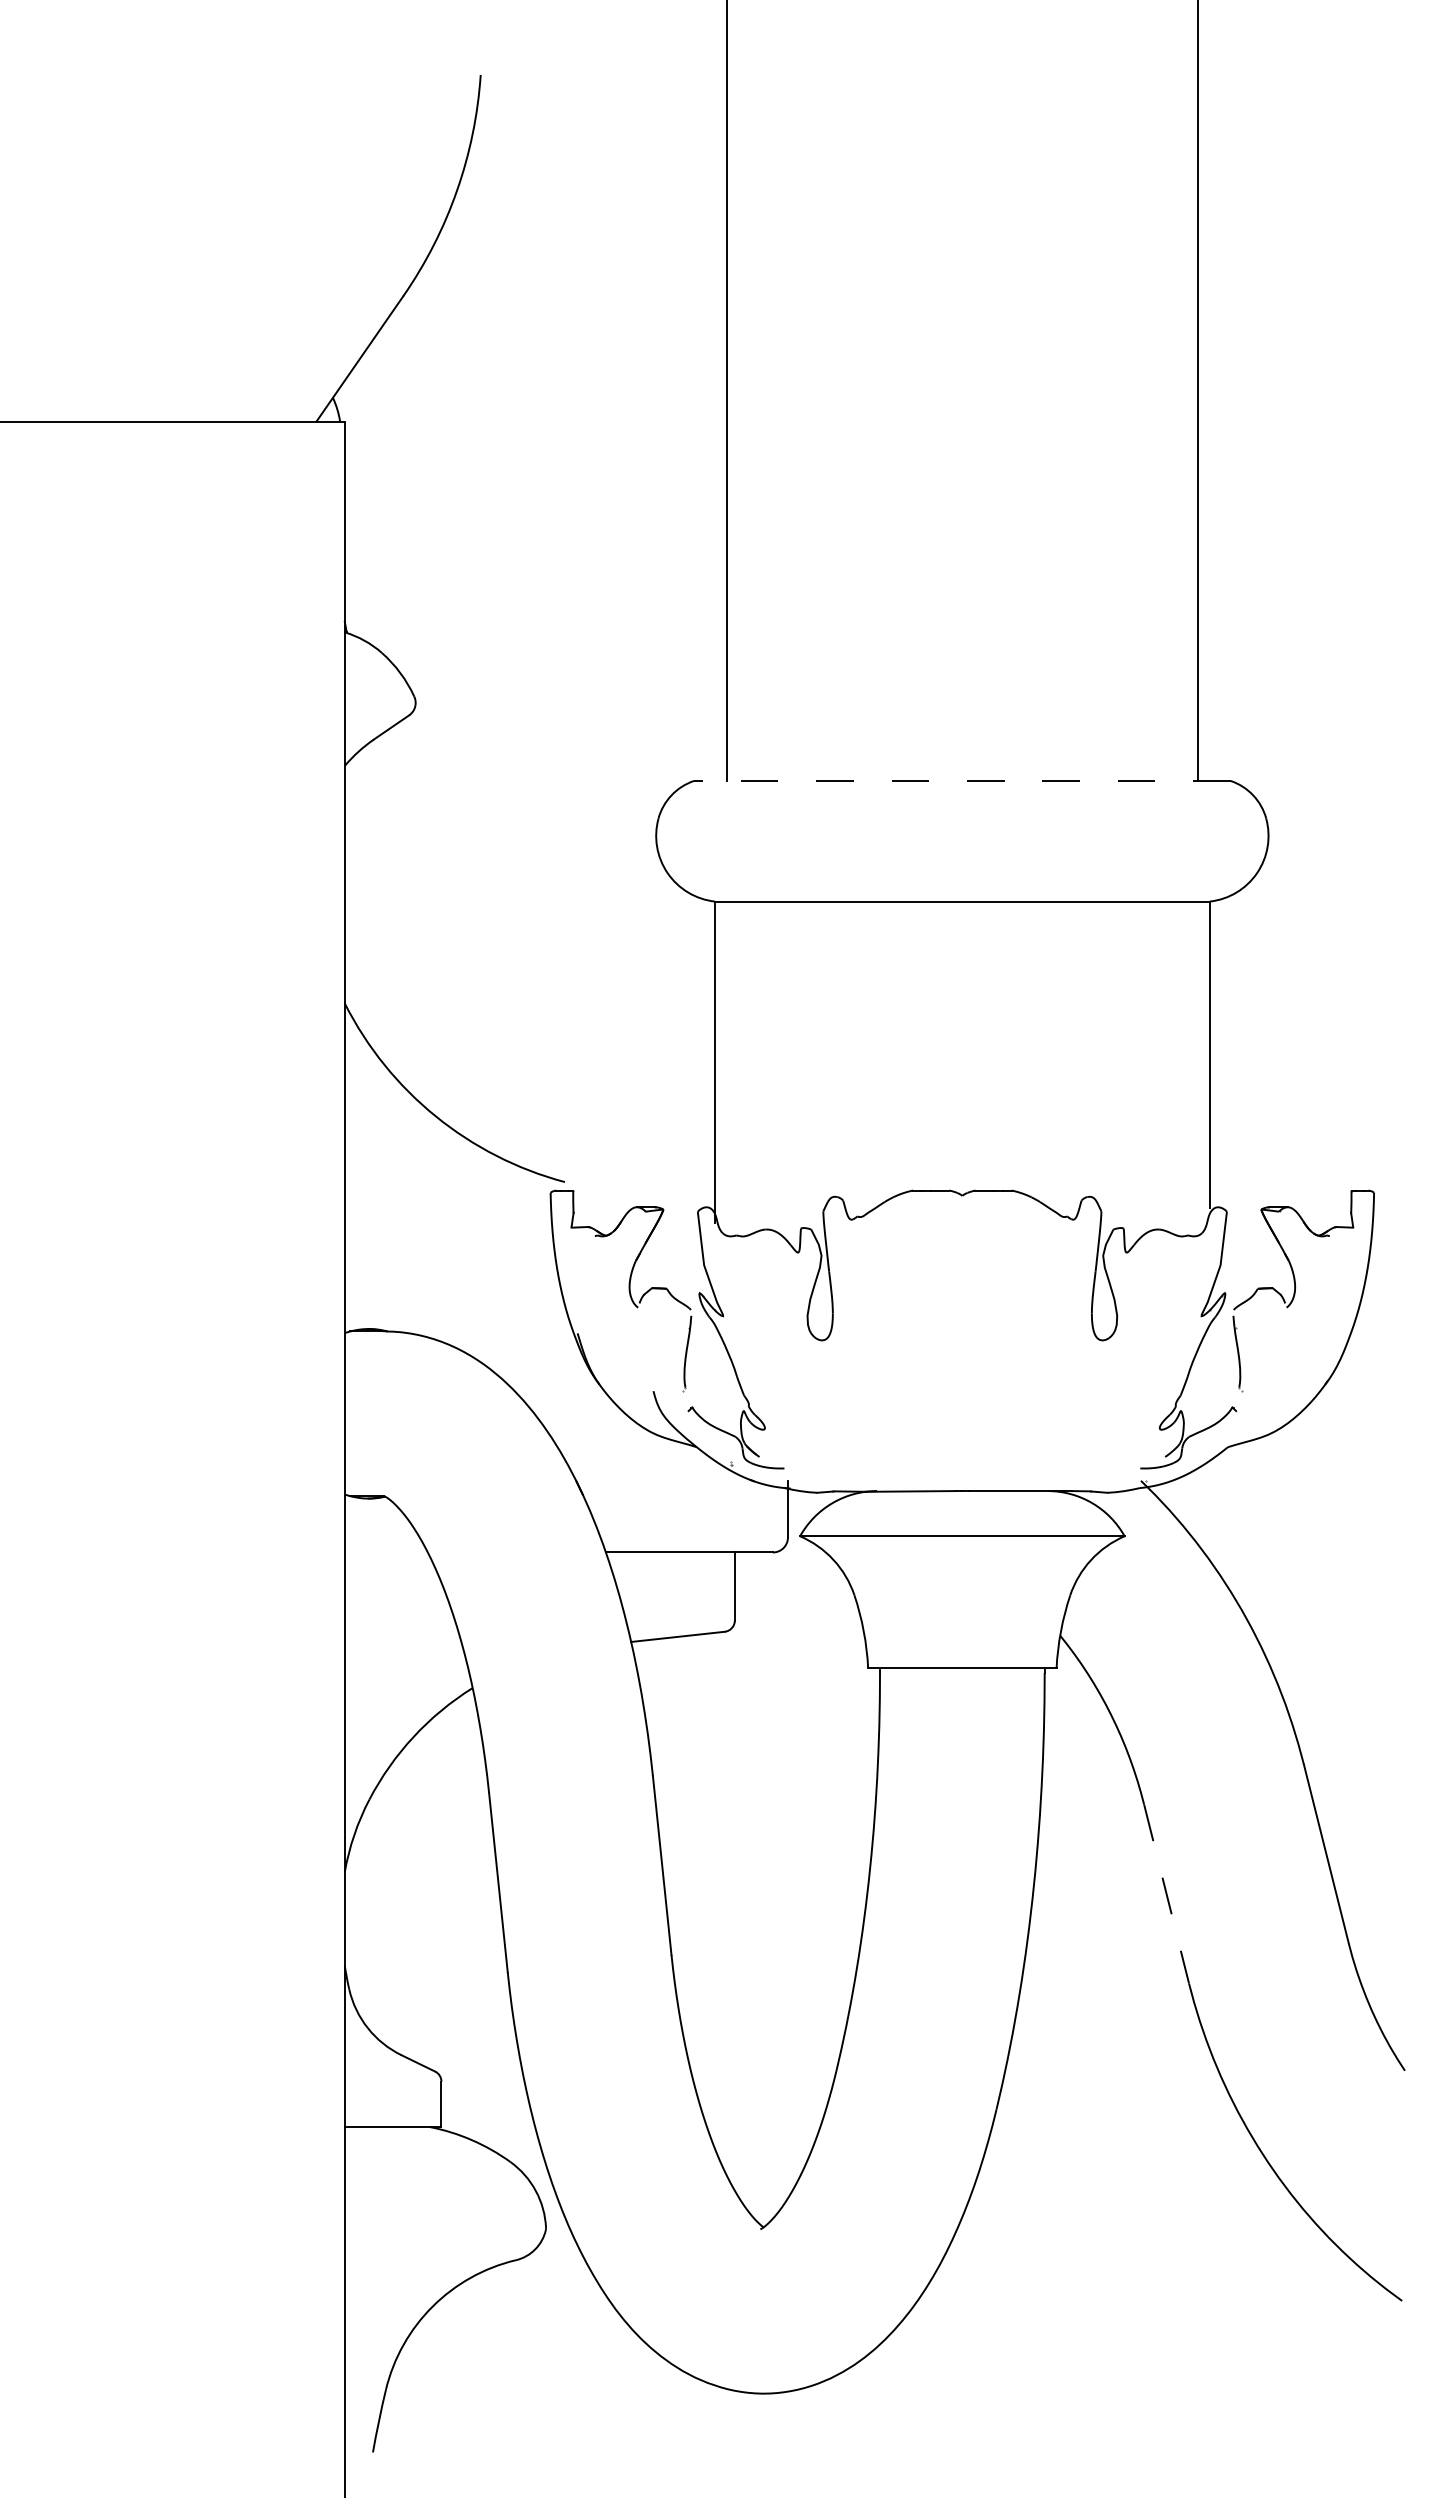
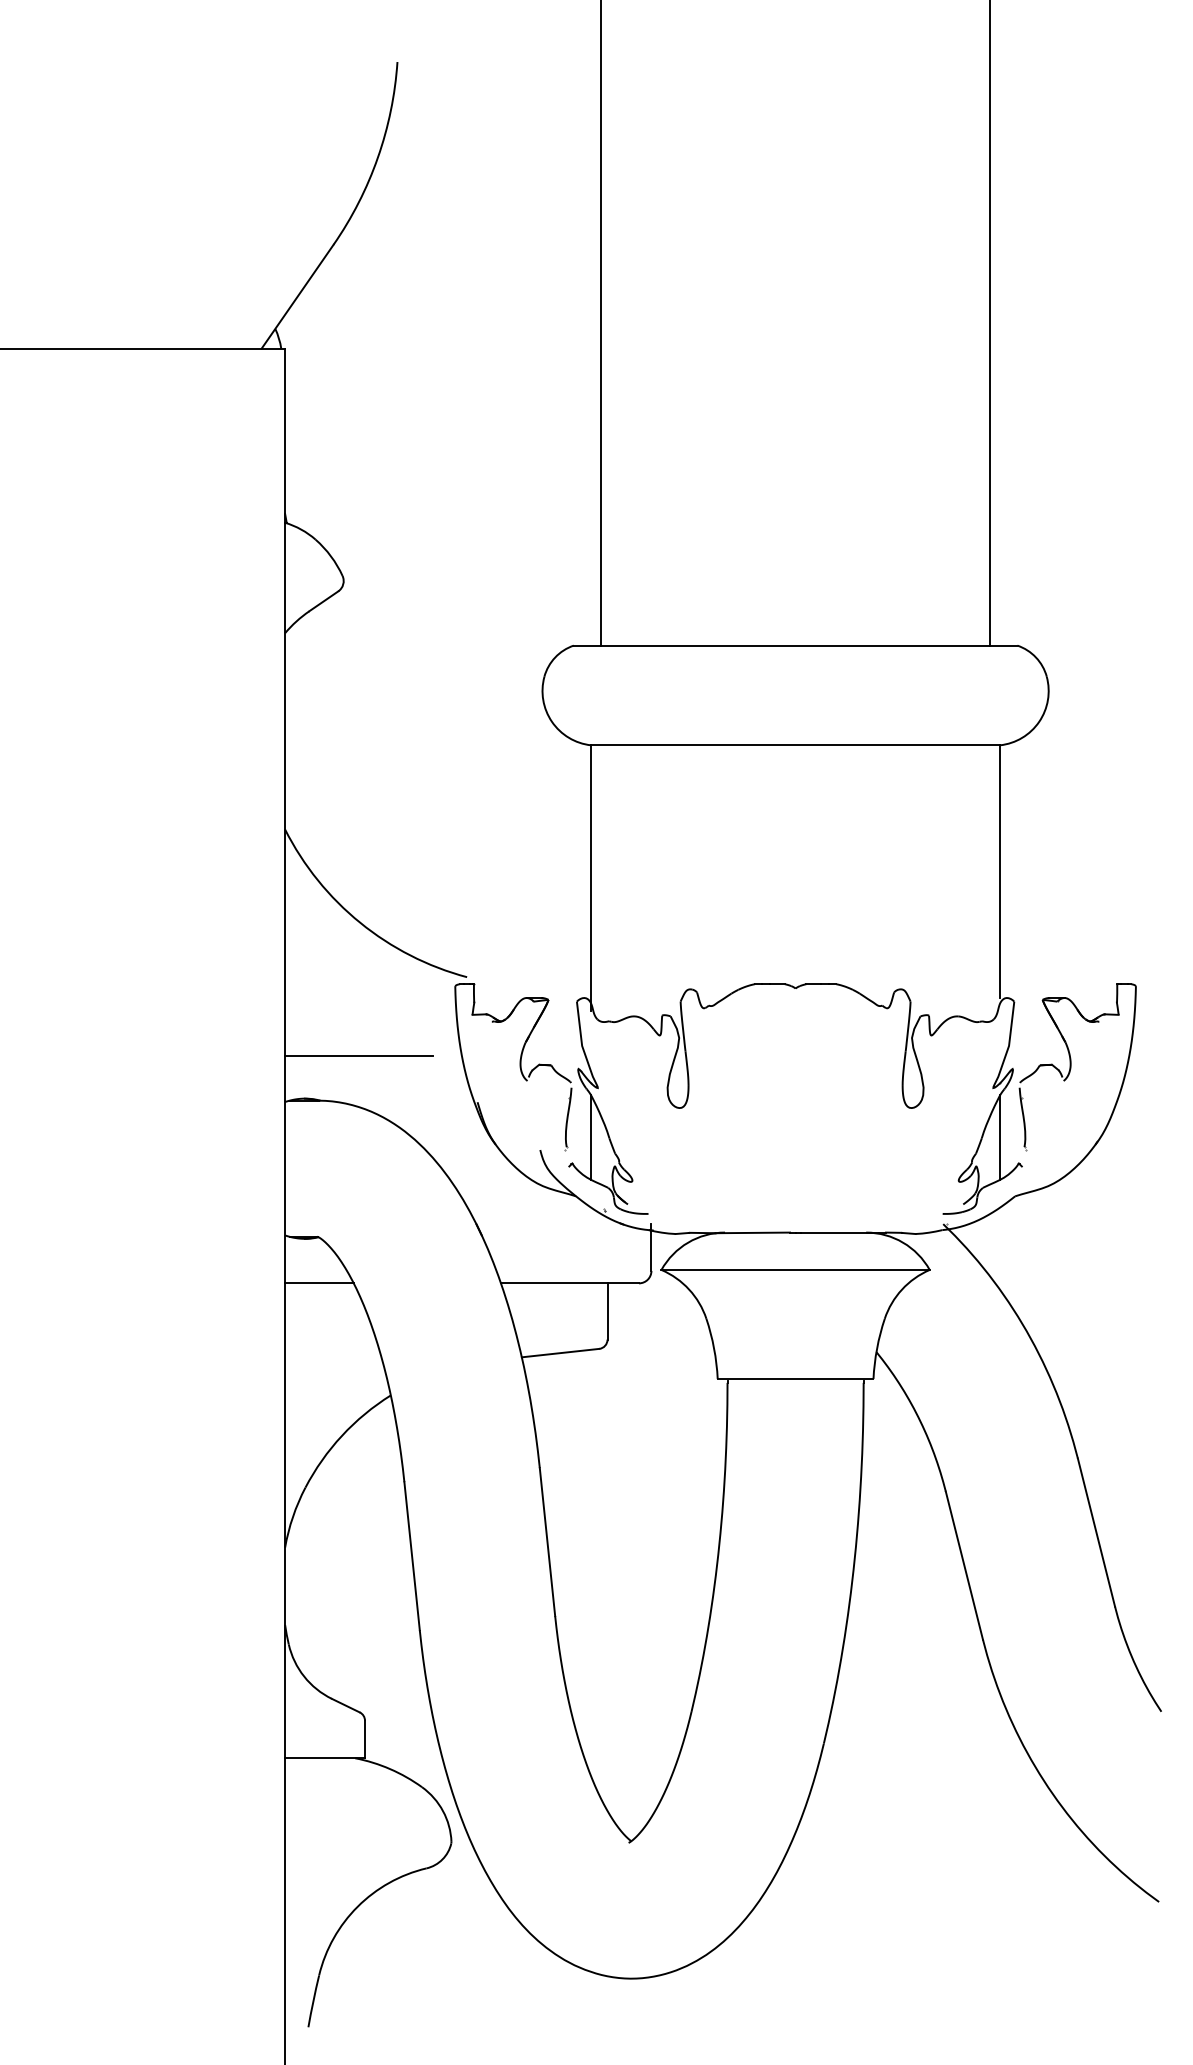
line: (961, 781) -> (794, 646), dashed -> solid
line: (434, 1277) -> (359, 1056), added
line: (714, 1375) -> (590, 1137), added
line: (1209, 1375) -> (999, 1137), added
line: (385, 1552) -> (318, 1283), added
line: (1166, 1894) -> (964, 1566), dashed -> solid

